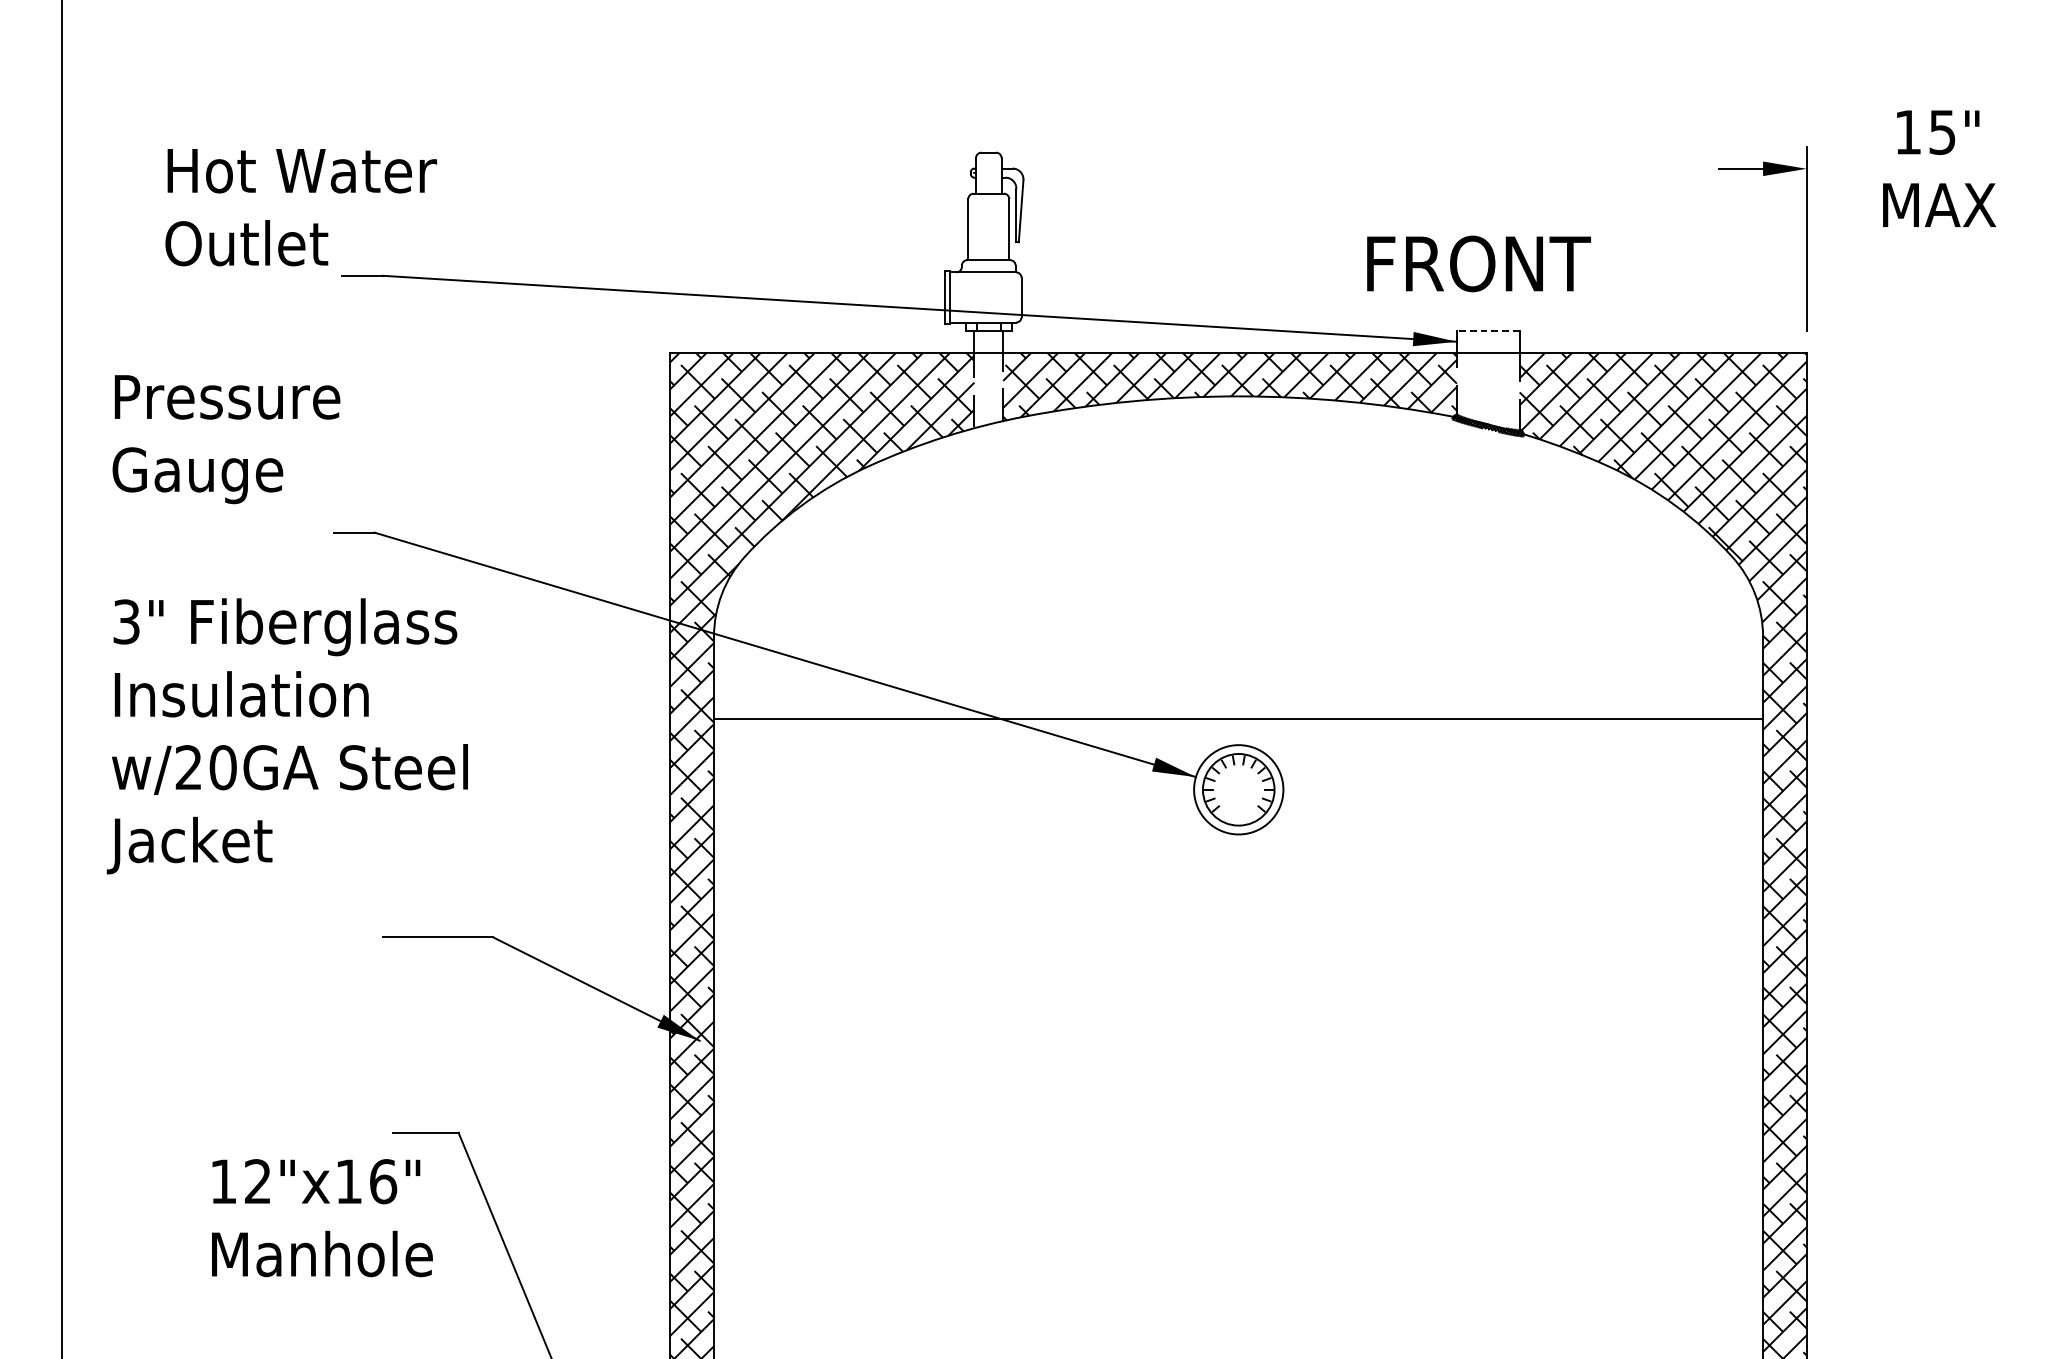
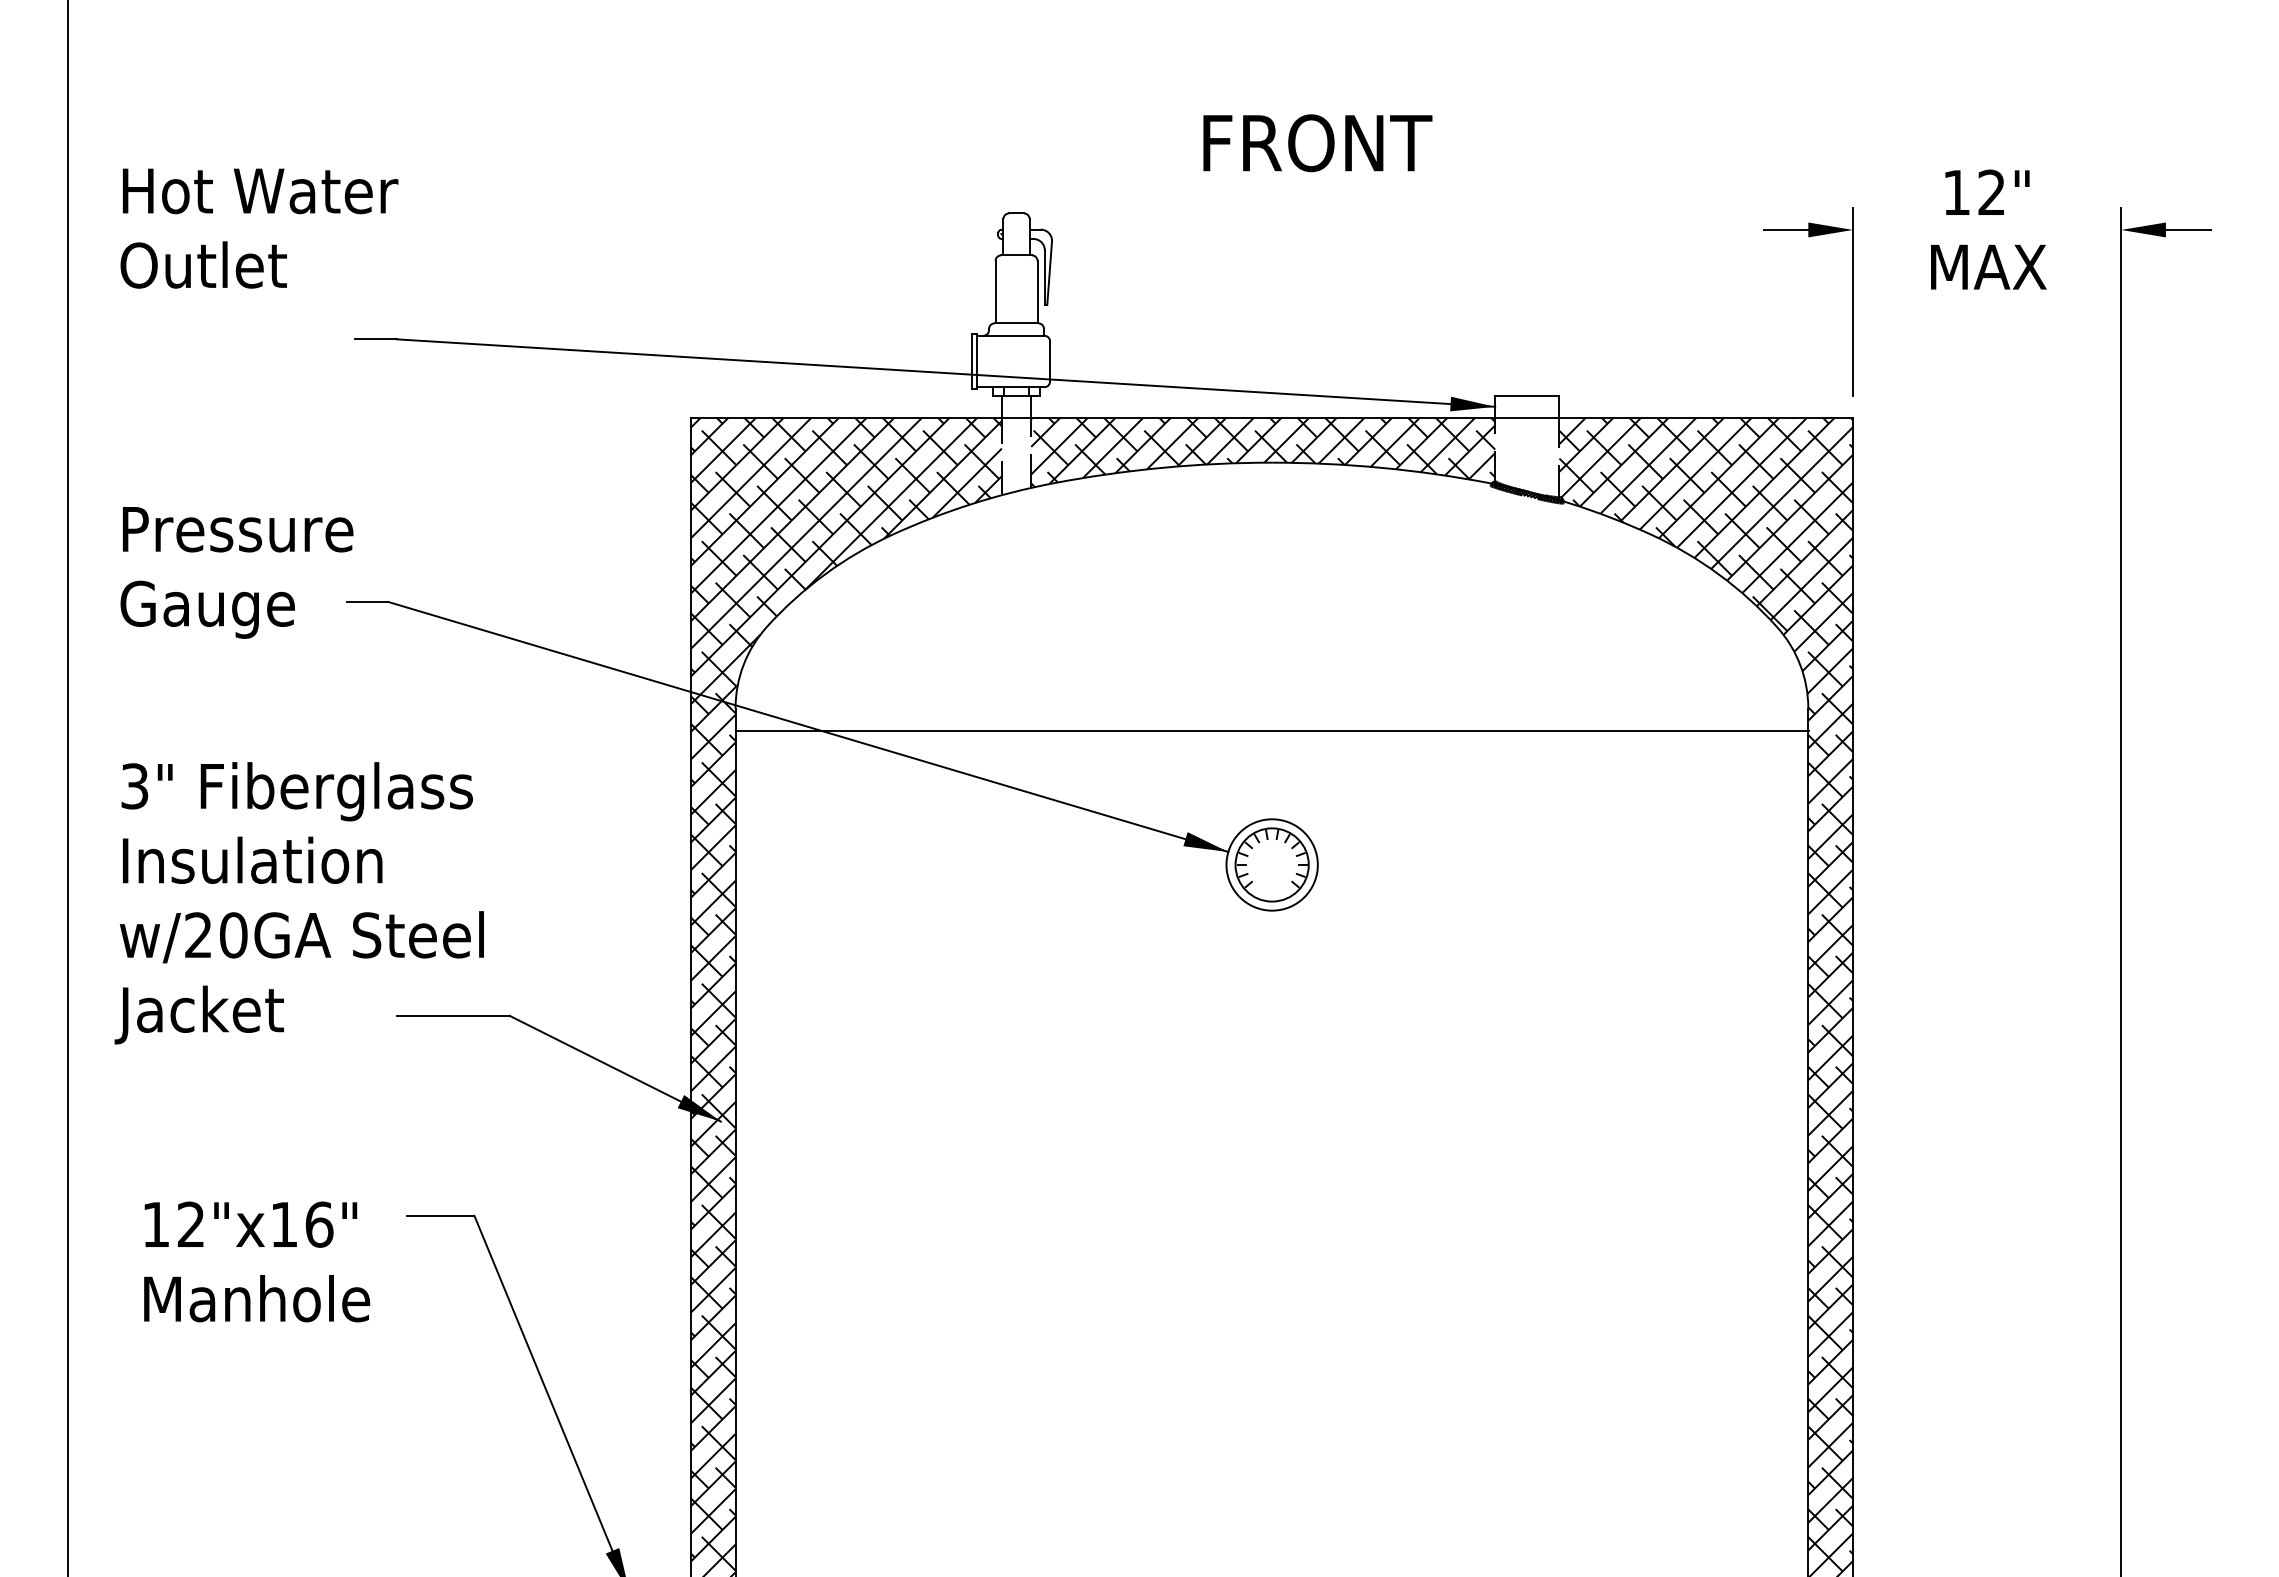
text: (1942, 132) -> (1991, 192), 15" -> 12"
text: (301, 207) -> (259, 228), moved
text: (1478, 264) -> (1317, 143), moved
line: (1487, 330) -> (1526, 395), dashed -> solid
text: (225, 439) -> (236, 572), moved
line: (1238, 718) -> (1271, 730), moved
text: (286, 736) -> (298, 903), moved
text: (322, 1217) -> (257, 1261), moved

